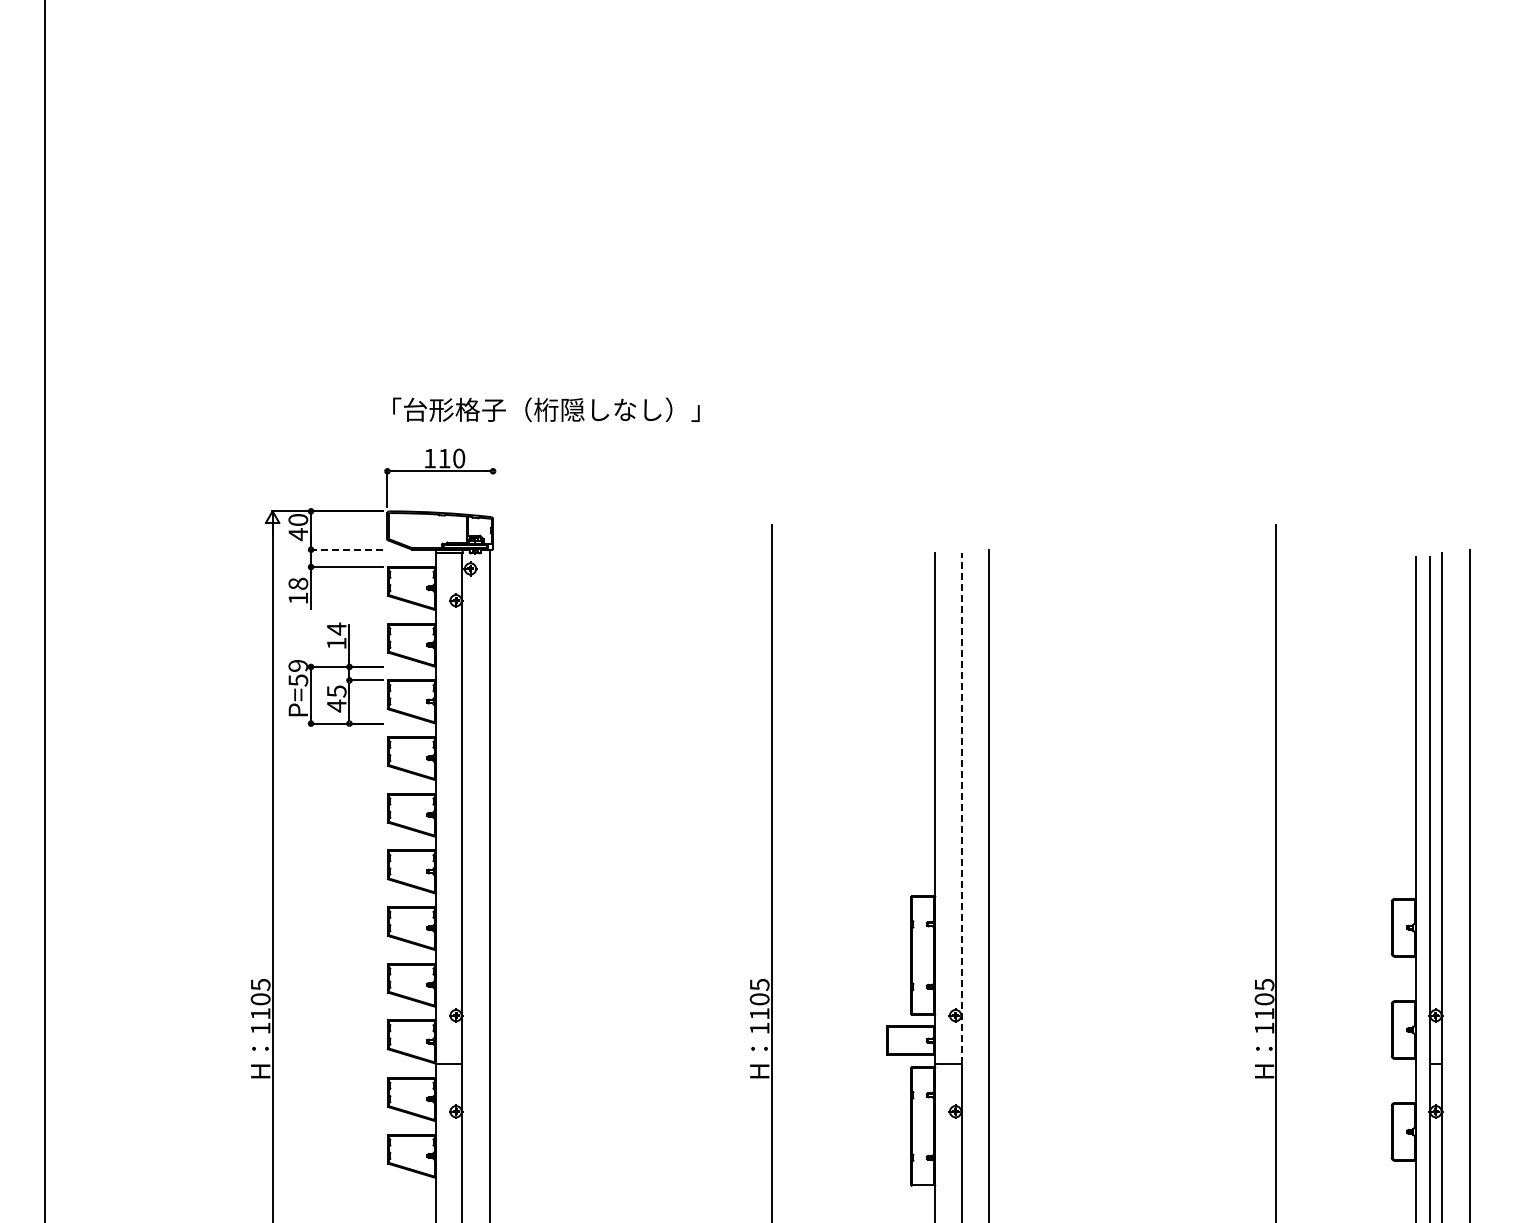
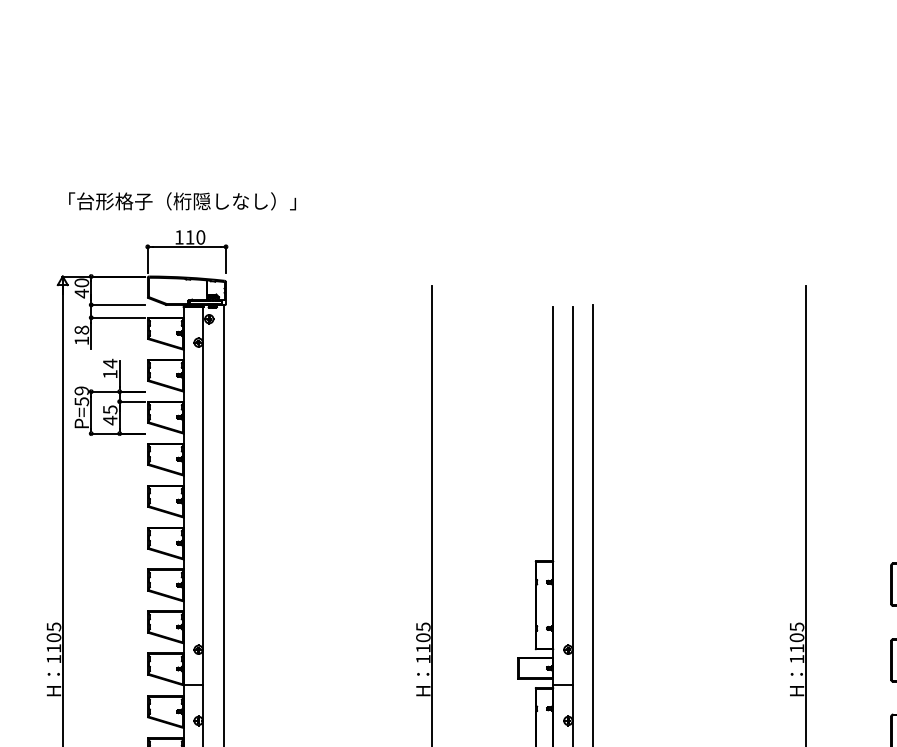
text: (546, 409) -> (182, 201), moved
line: (493, 488) -> (226, 259), added
line: (346, 549) -> (117, 304), dashed -> solid
line: (961, 808) -> (572, 496), dashed -> solid

